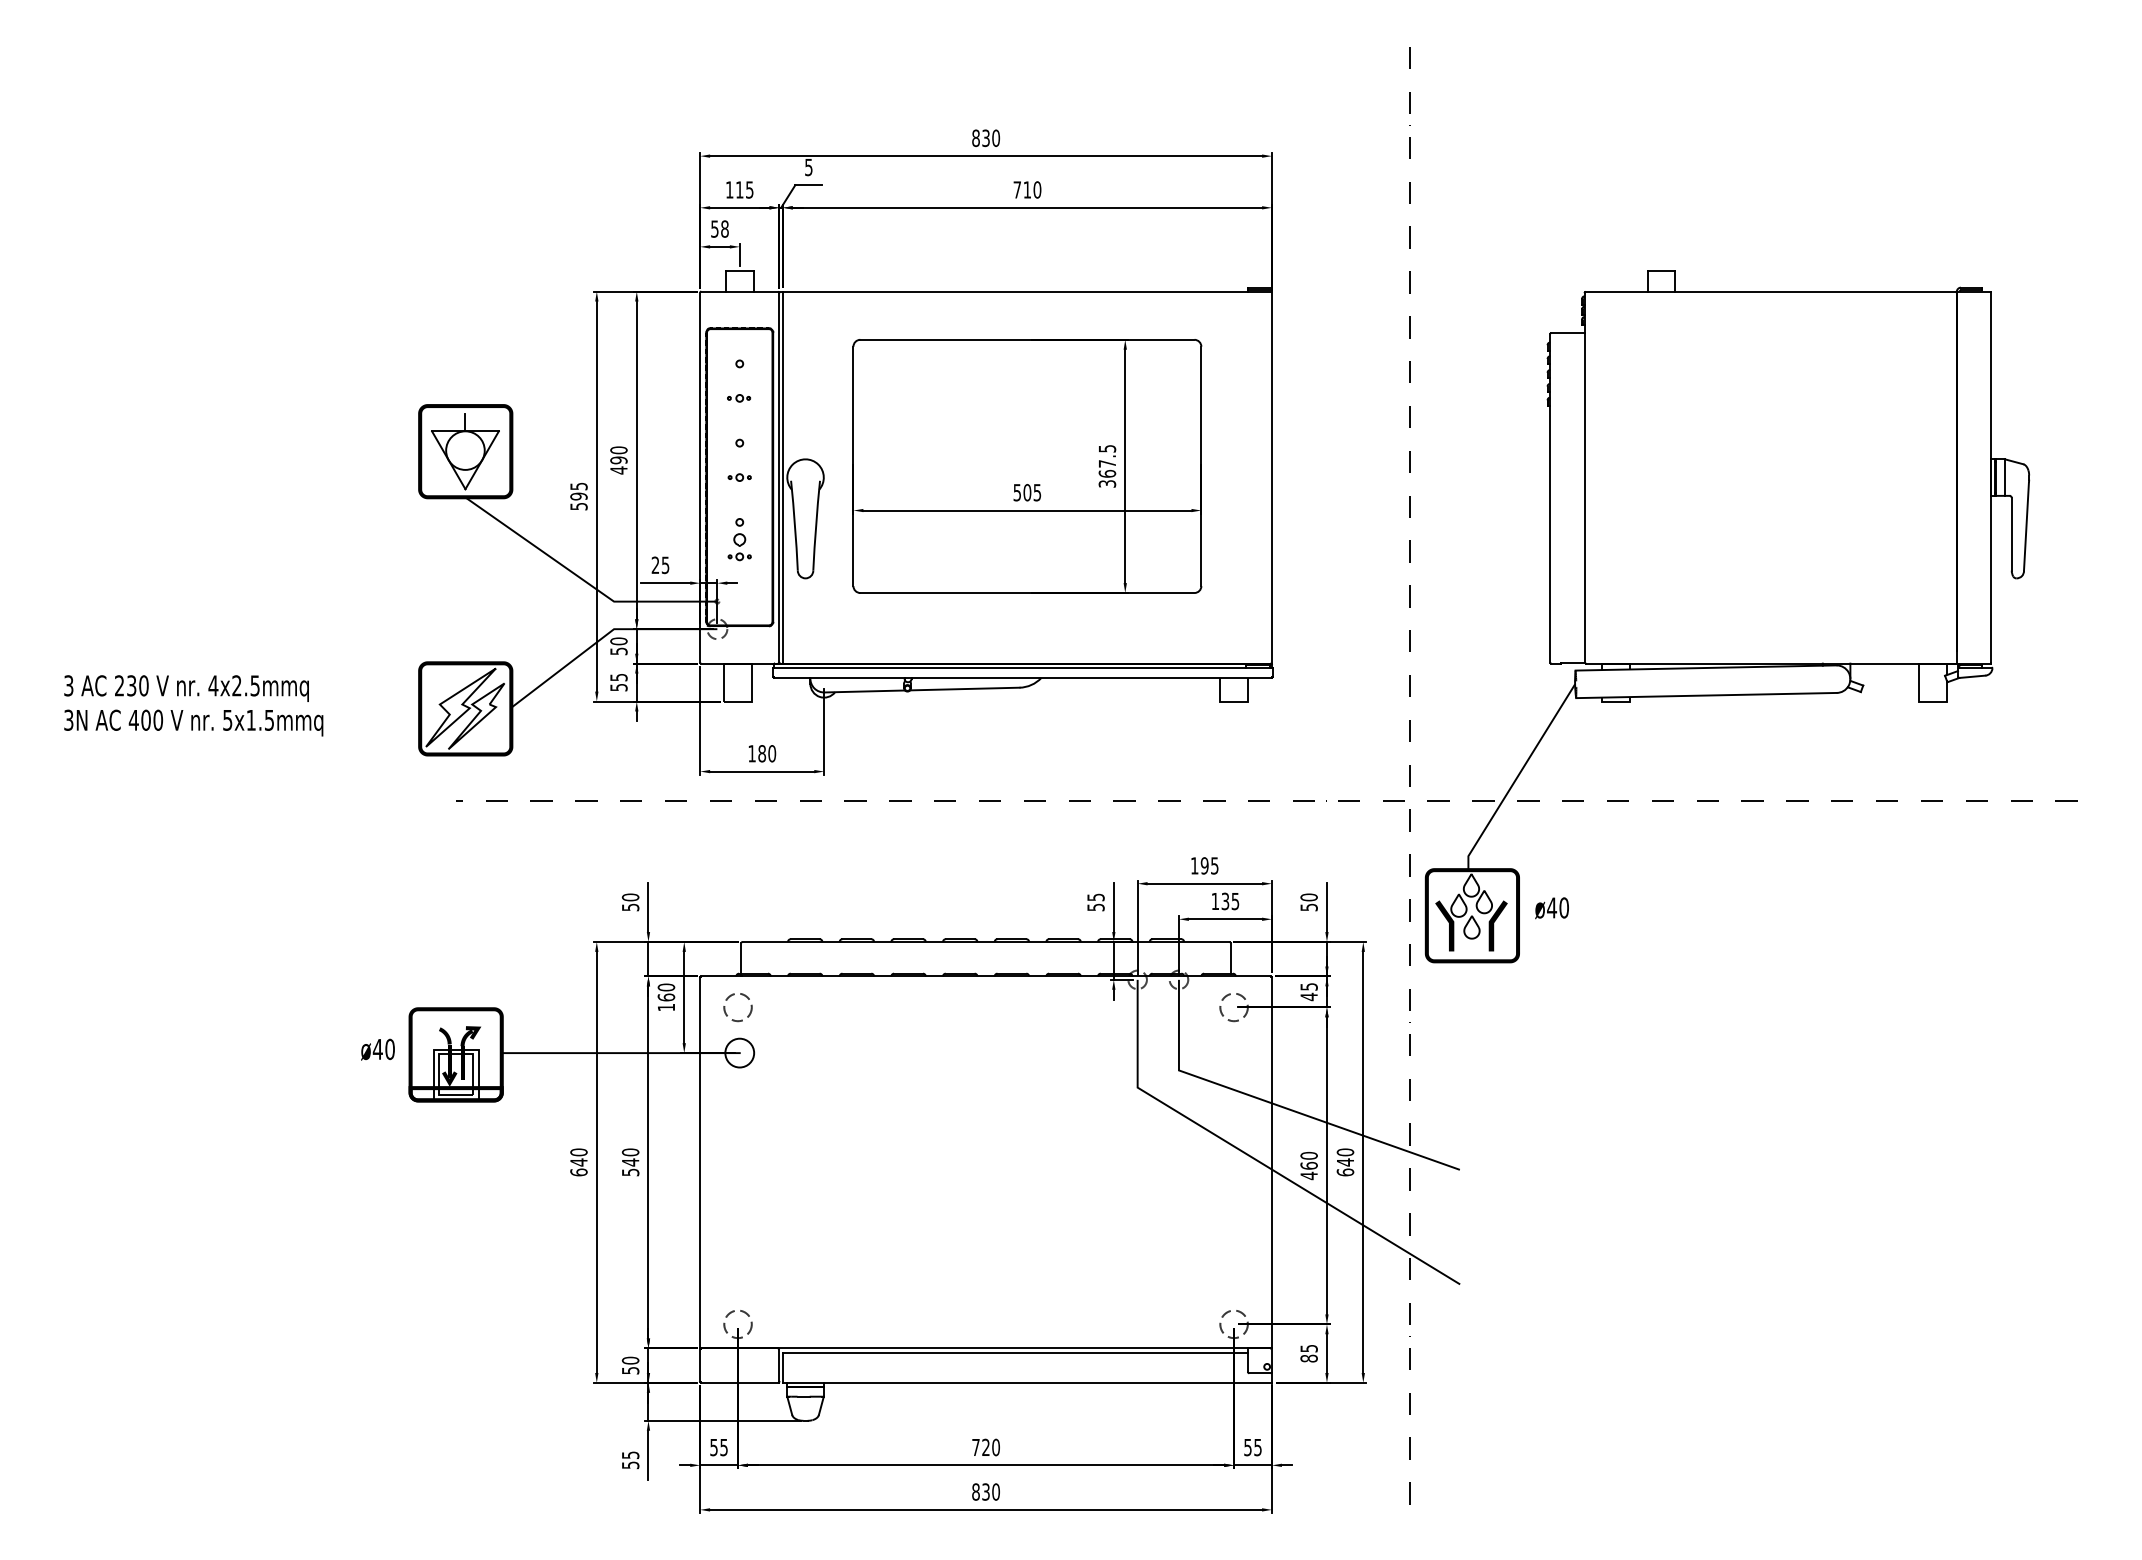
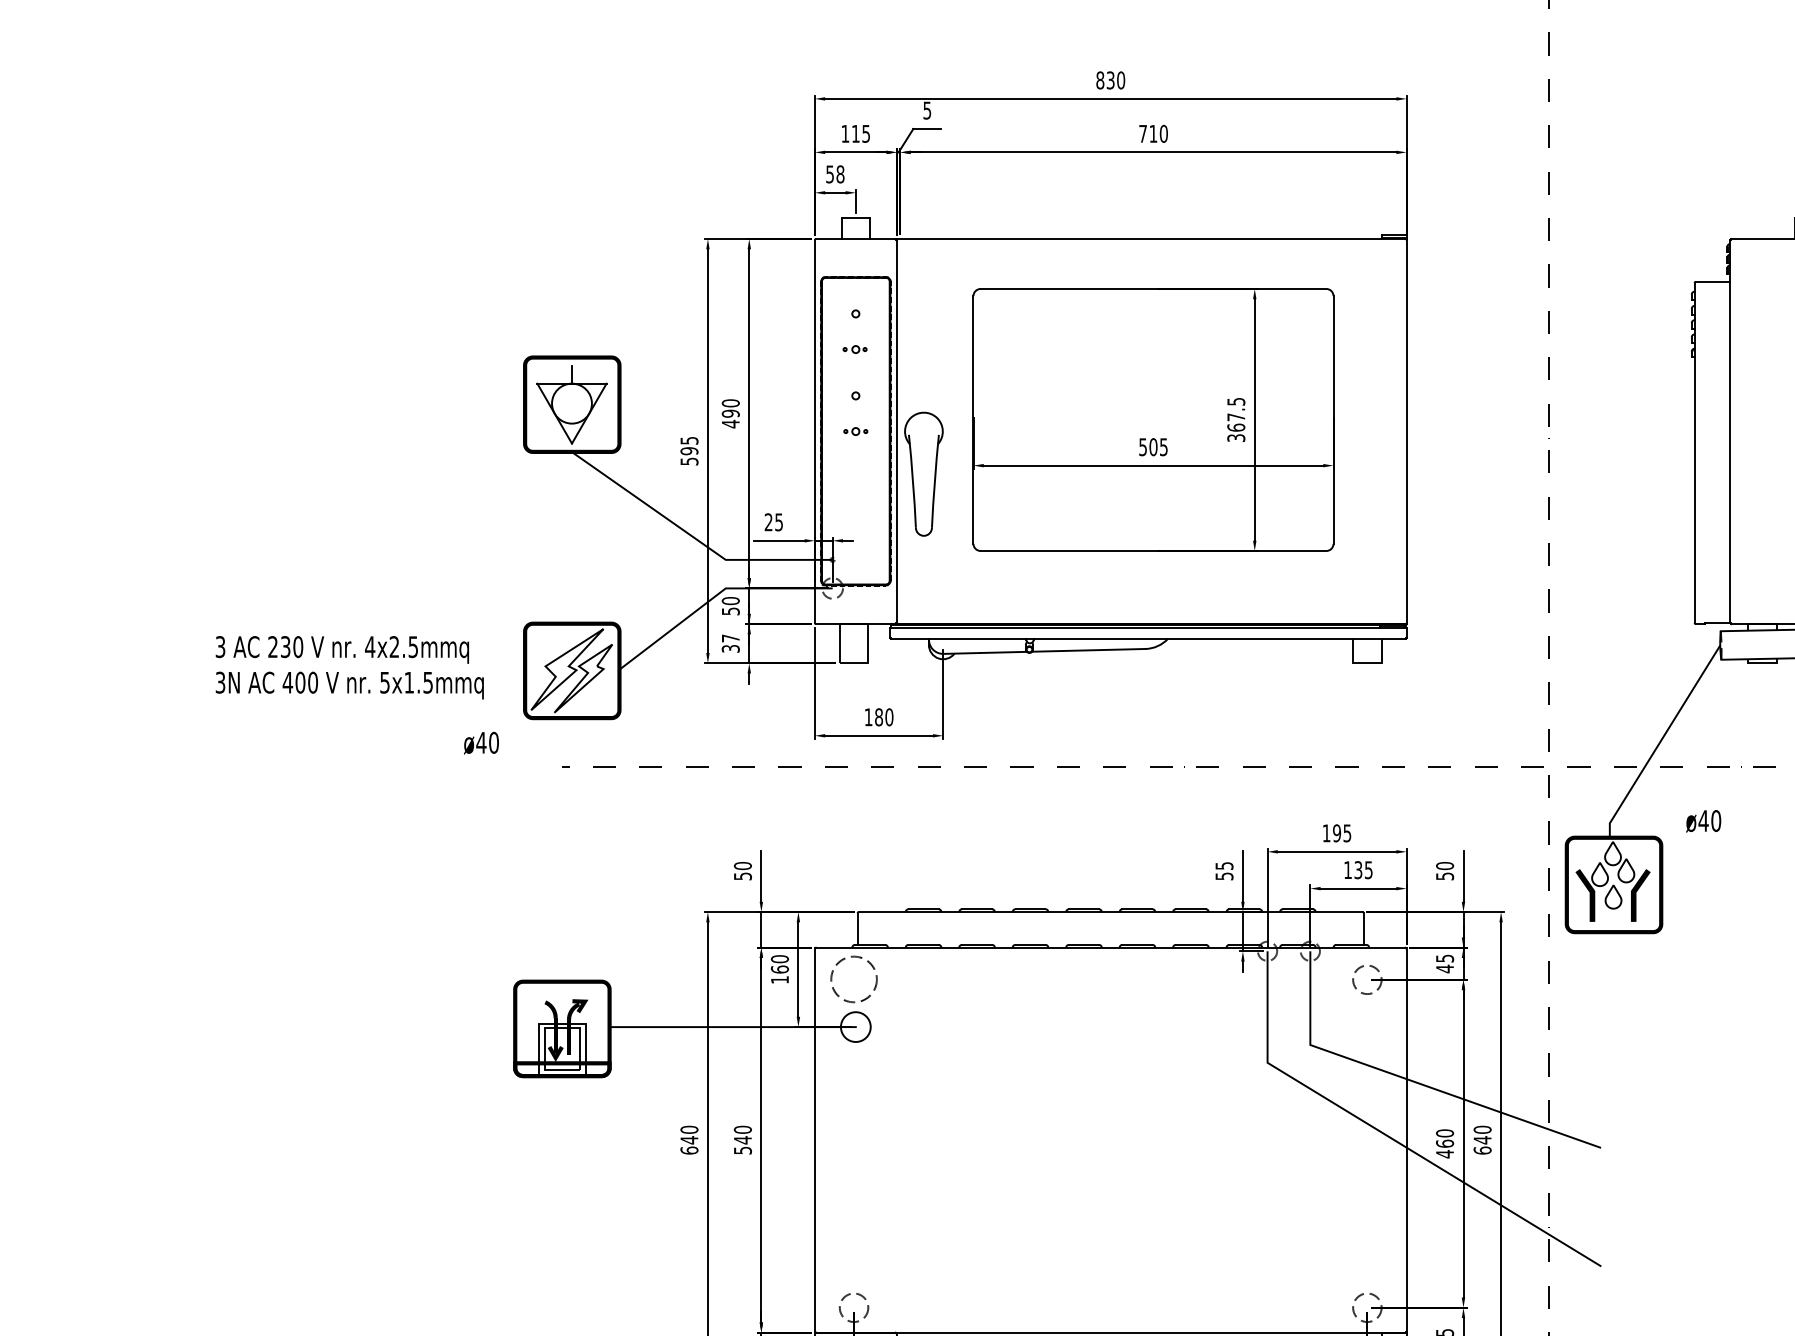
line: (782, 477) -> (900, 431), removed
part: (739, 539) -> (855, 495), removed
text: (618, 682) -> (730, 643), 55 -> 37
text: (193, 705) -> (349, 667), moved
text: (1551, 908) -> (1703, 821), moved
circle: (737, 1007) -> (853, 979), size x1.6
text: (377, 1049) -> (480, 742), moved

